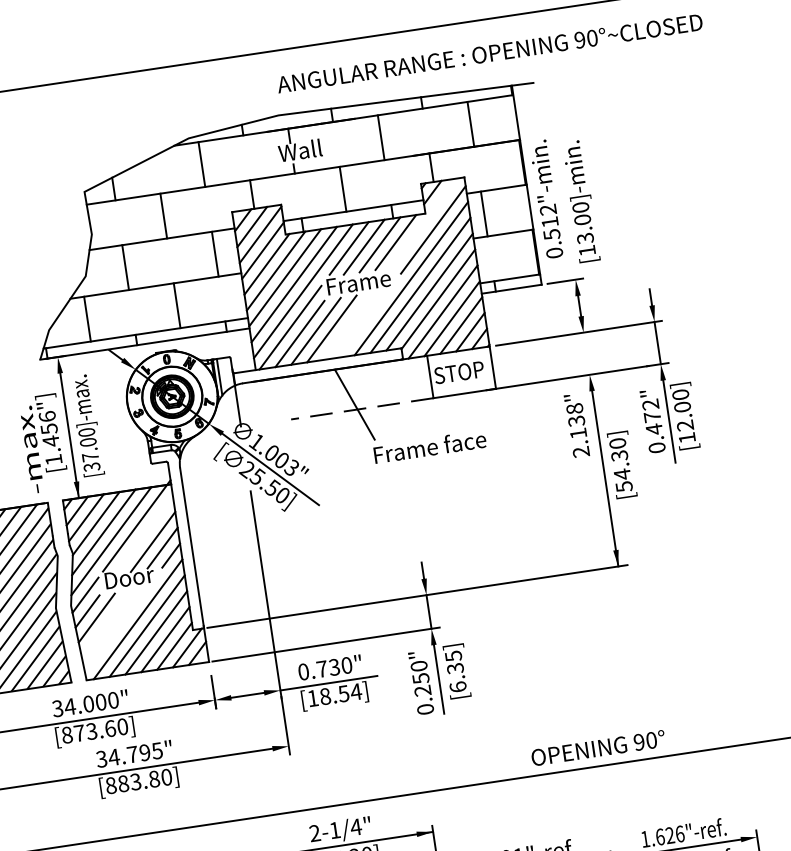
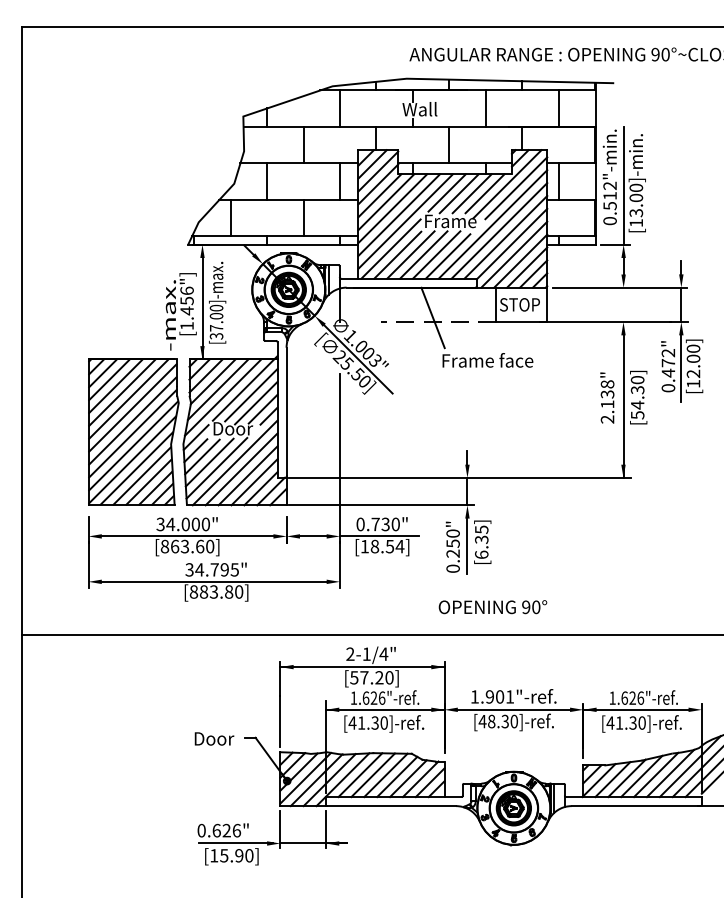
line: (564, 206) -> (623, 185), added
line: (421, 226) -> (507, 184), added
line: (347, 326) -> (436, 254), added
line: (361, 326) -> (447, 256), added
text: (577, 424) -> (607, 397), moved
line: (145, 533) -> (251, 395), added
line: (106, 623) -> (209, 462), added
line: (116, 628) -> (216, 467), added
text: (80, 733) -> (175, 546), [873.60] -> [863.60]
text: (597, 748) -> (492, 607), moved

